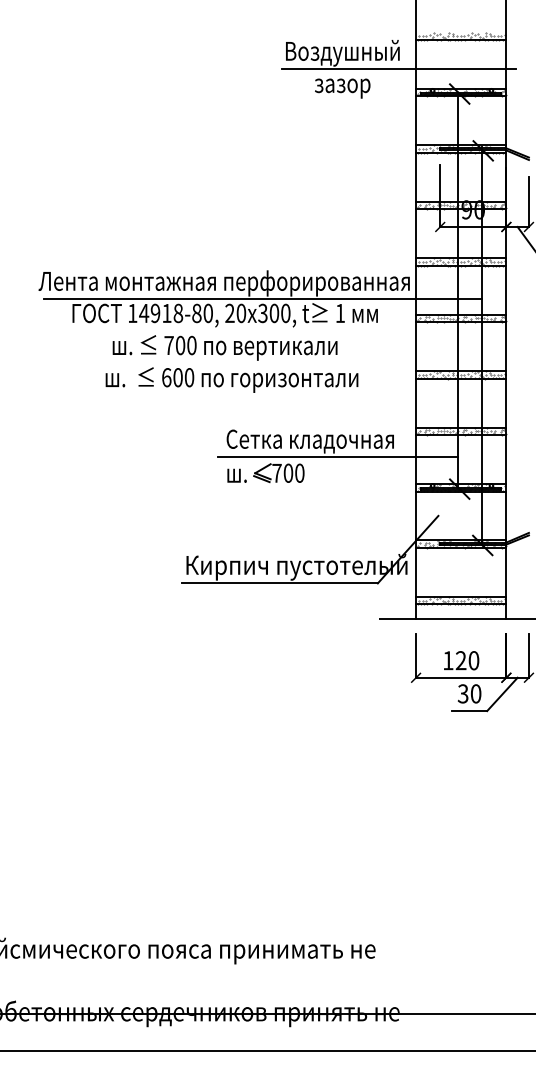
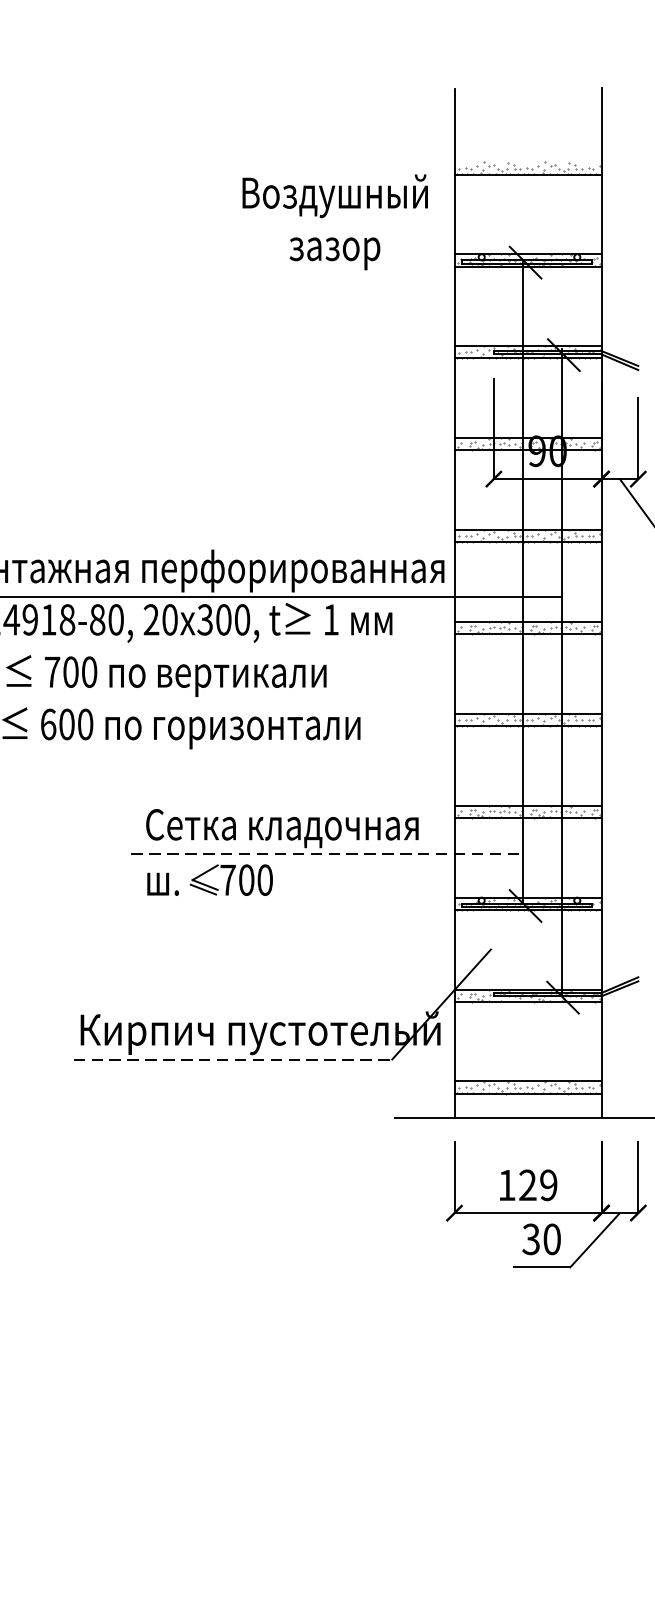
line: (399, 69) -> (427, 222), removed
line: (338, 457) -> (328, 854), solid -> dashed
line: (280, 583) -> (233, 1059), solid -> dashed
text: (473, 660) -> (548, 1184), 120 -> 129

